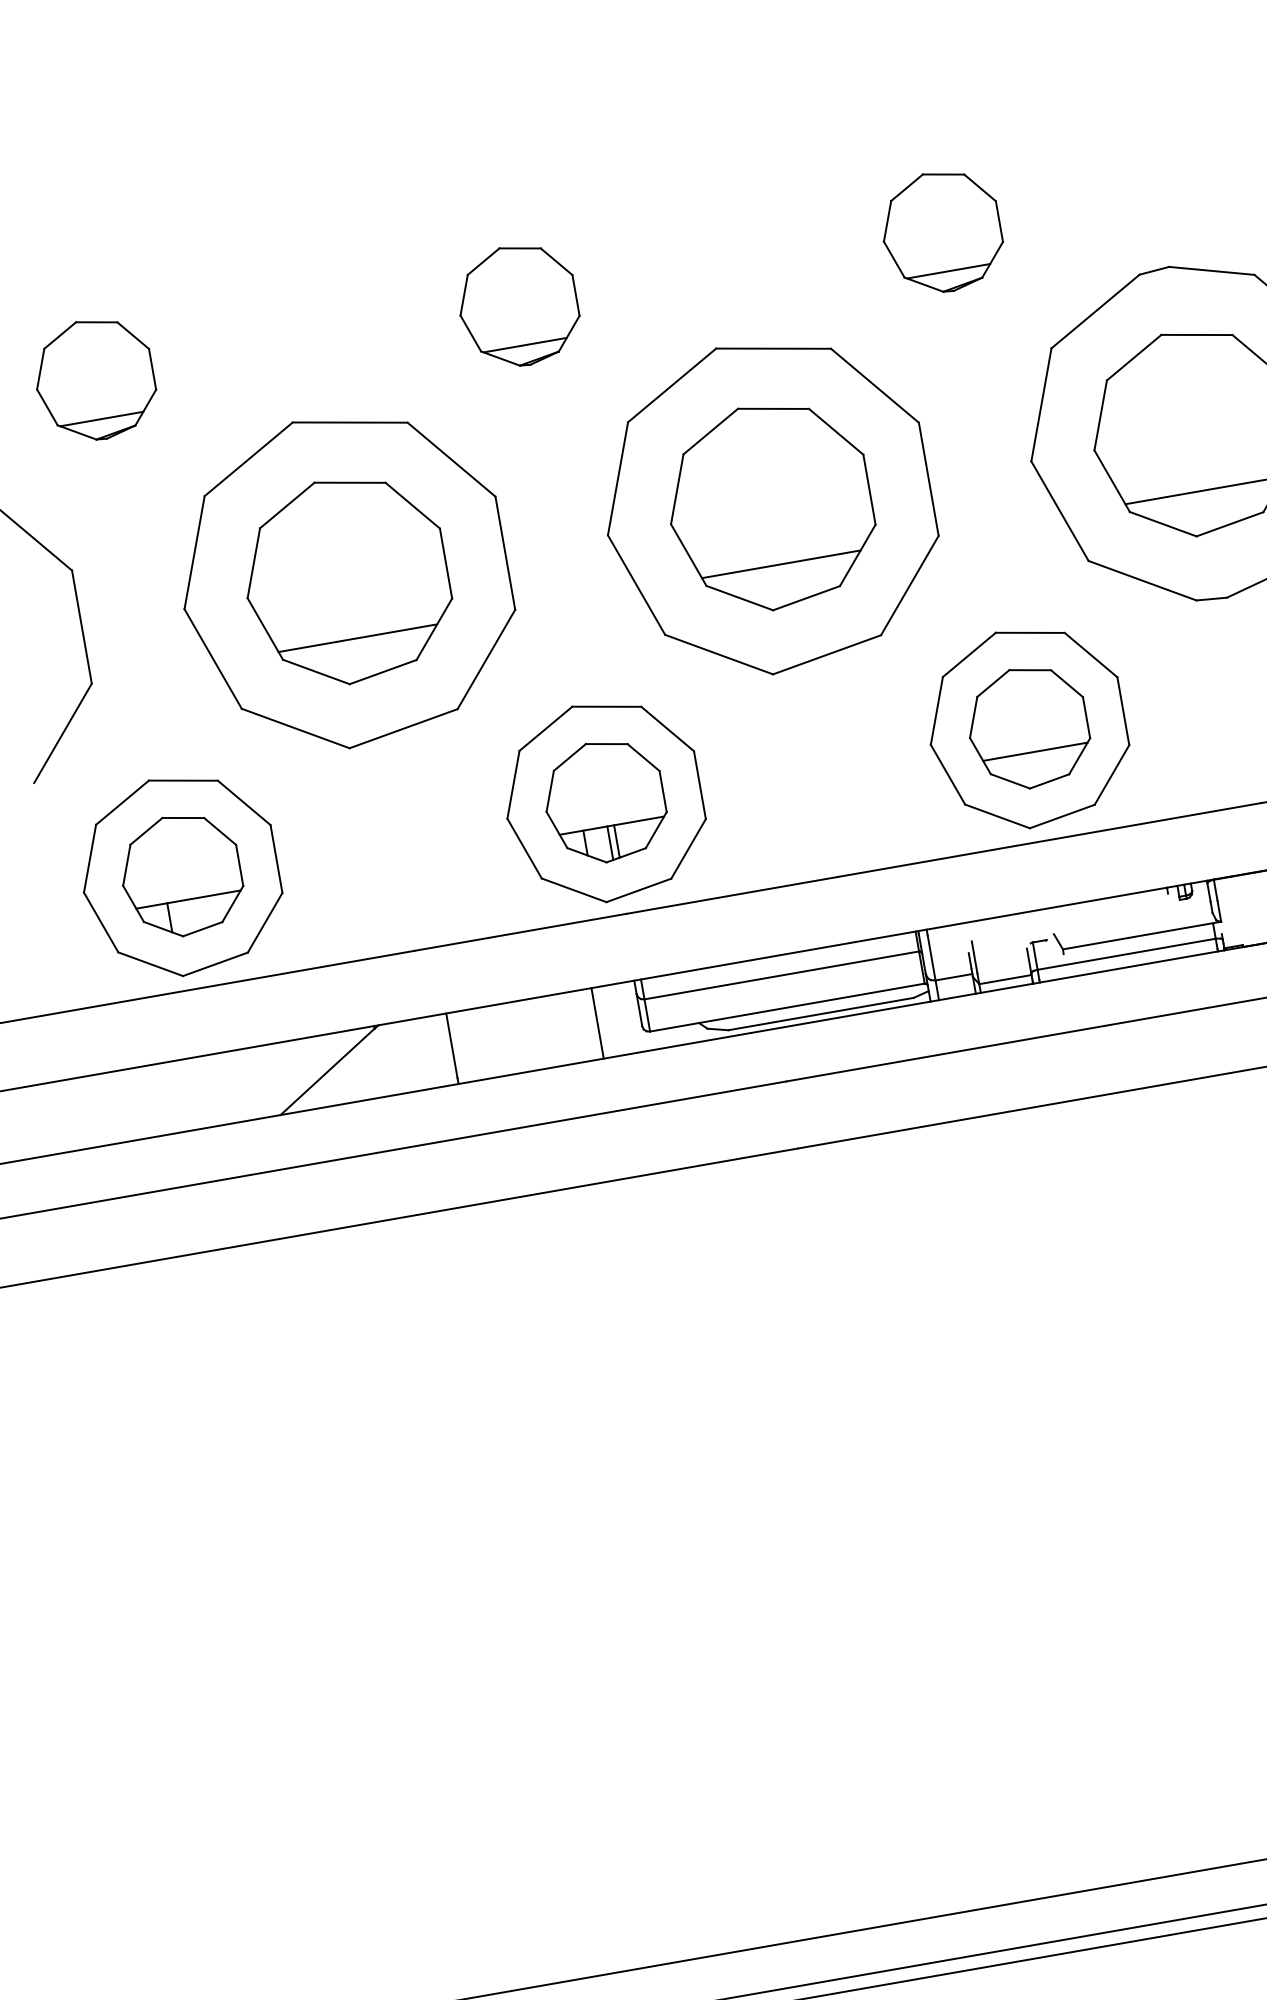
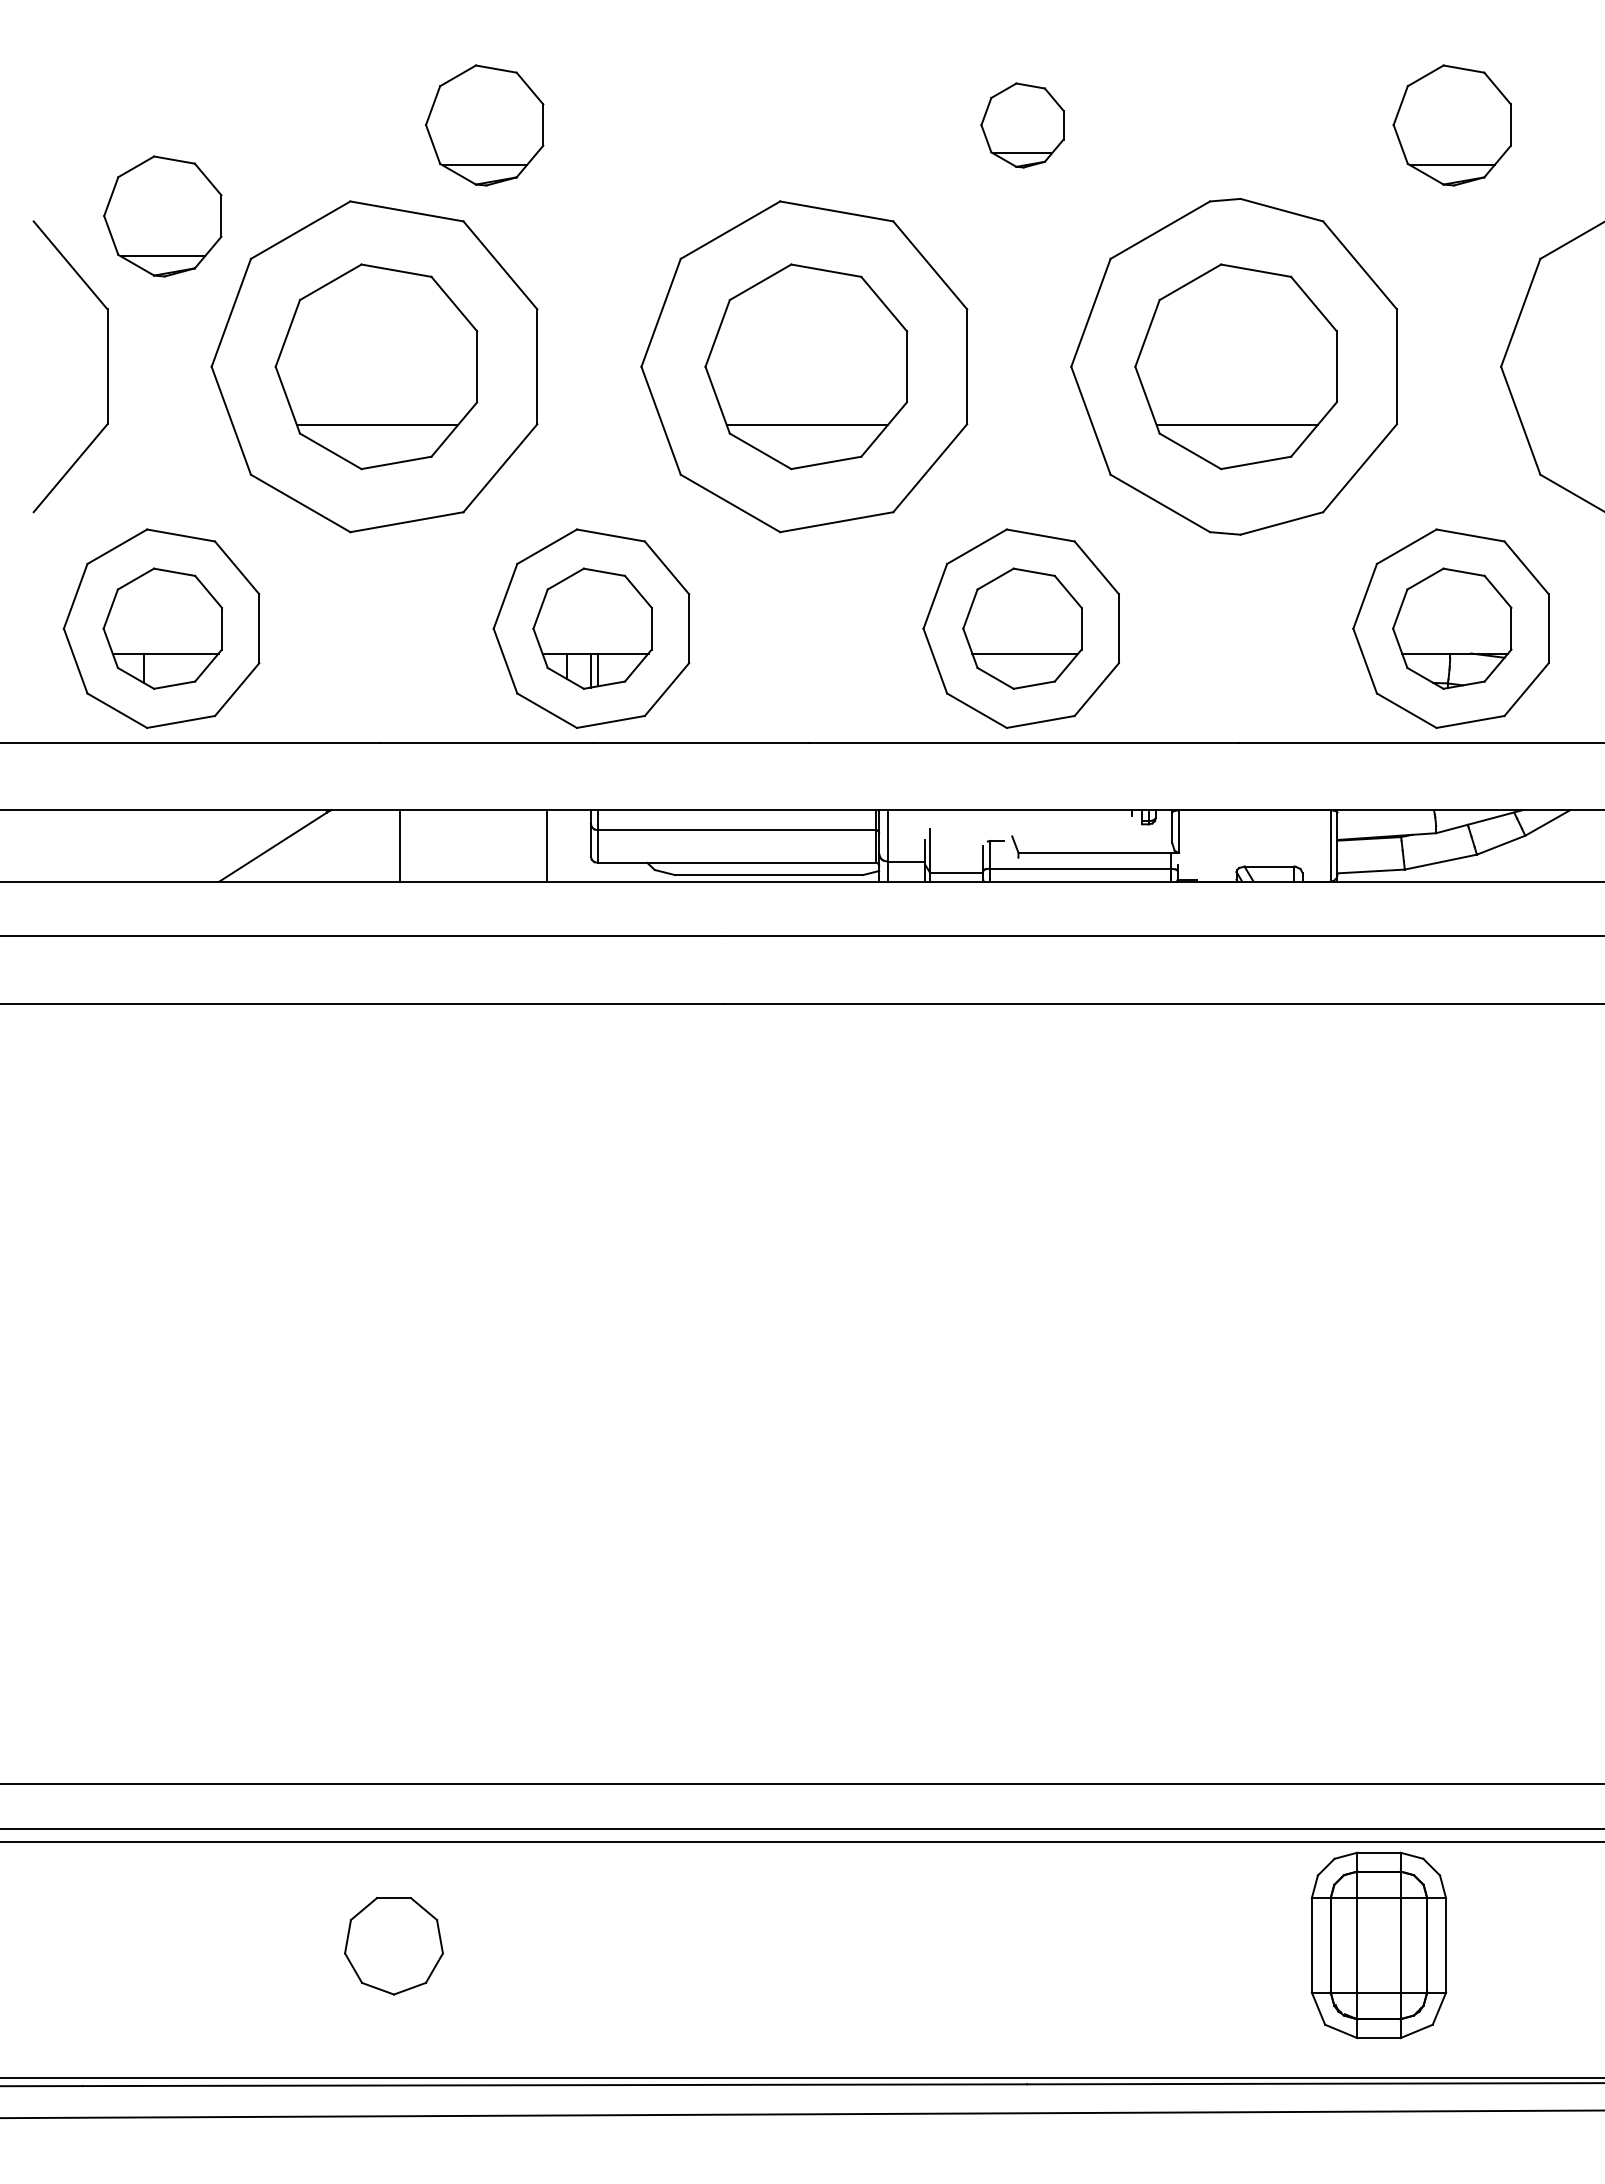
part: (941, 232) -> (1022, 125), size x0.7
part: (518, 306) -> (484, 125), moved
part: (94, 379) -> (162, 216), moved

